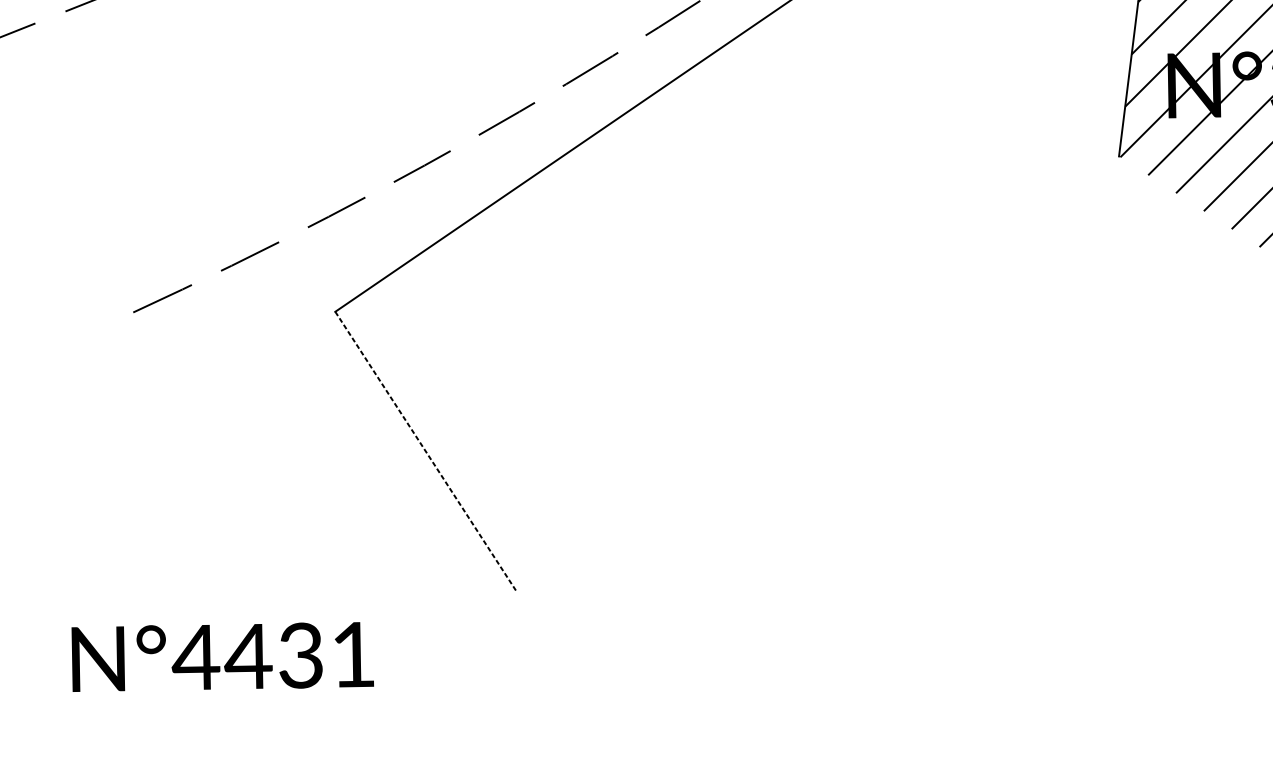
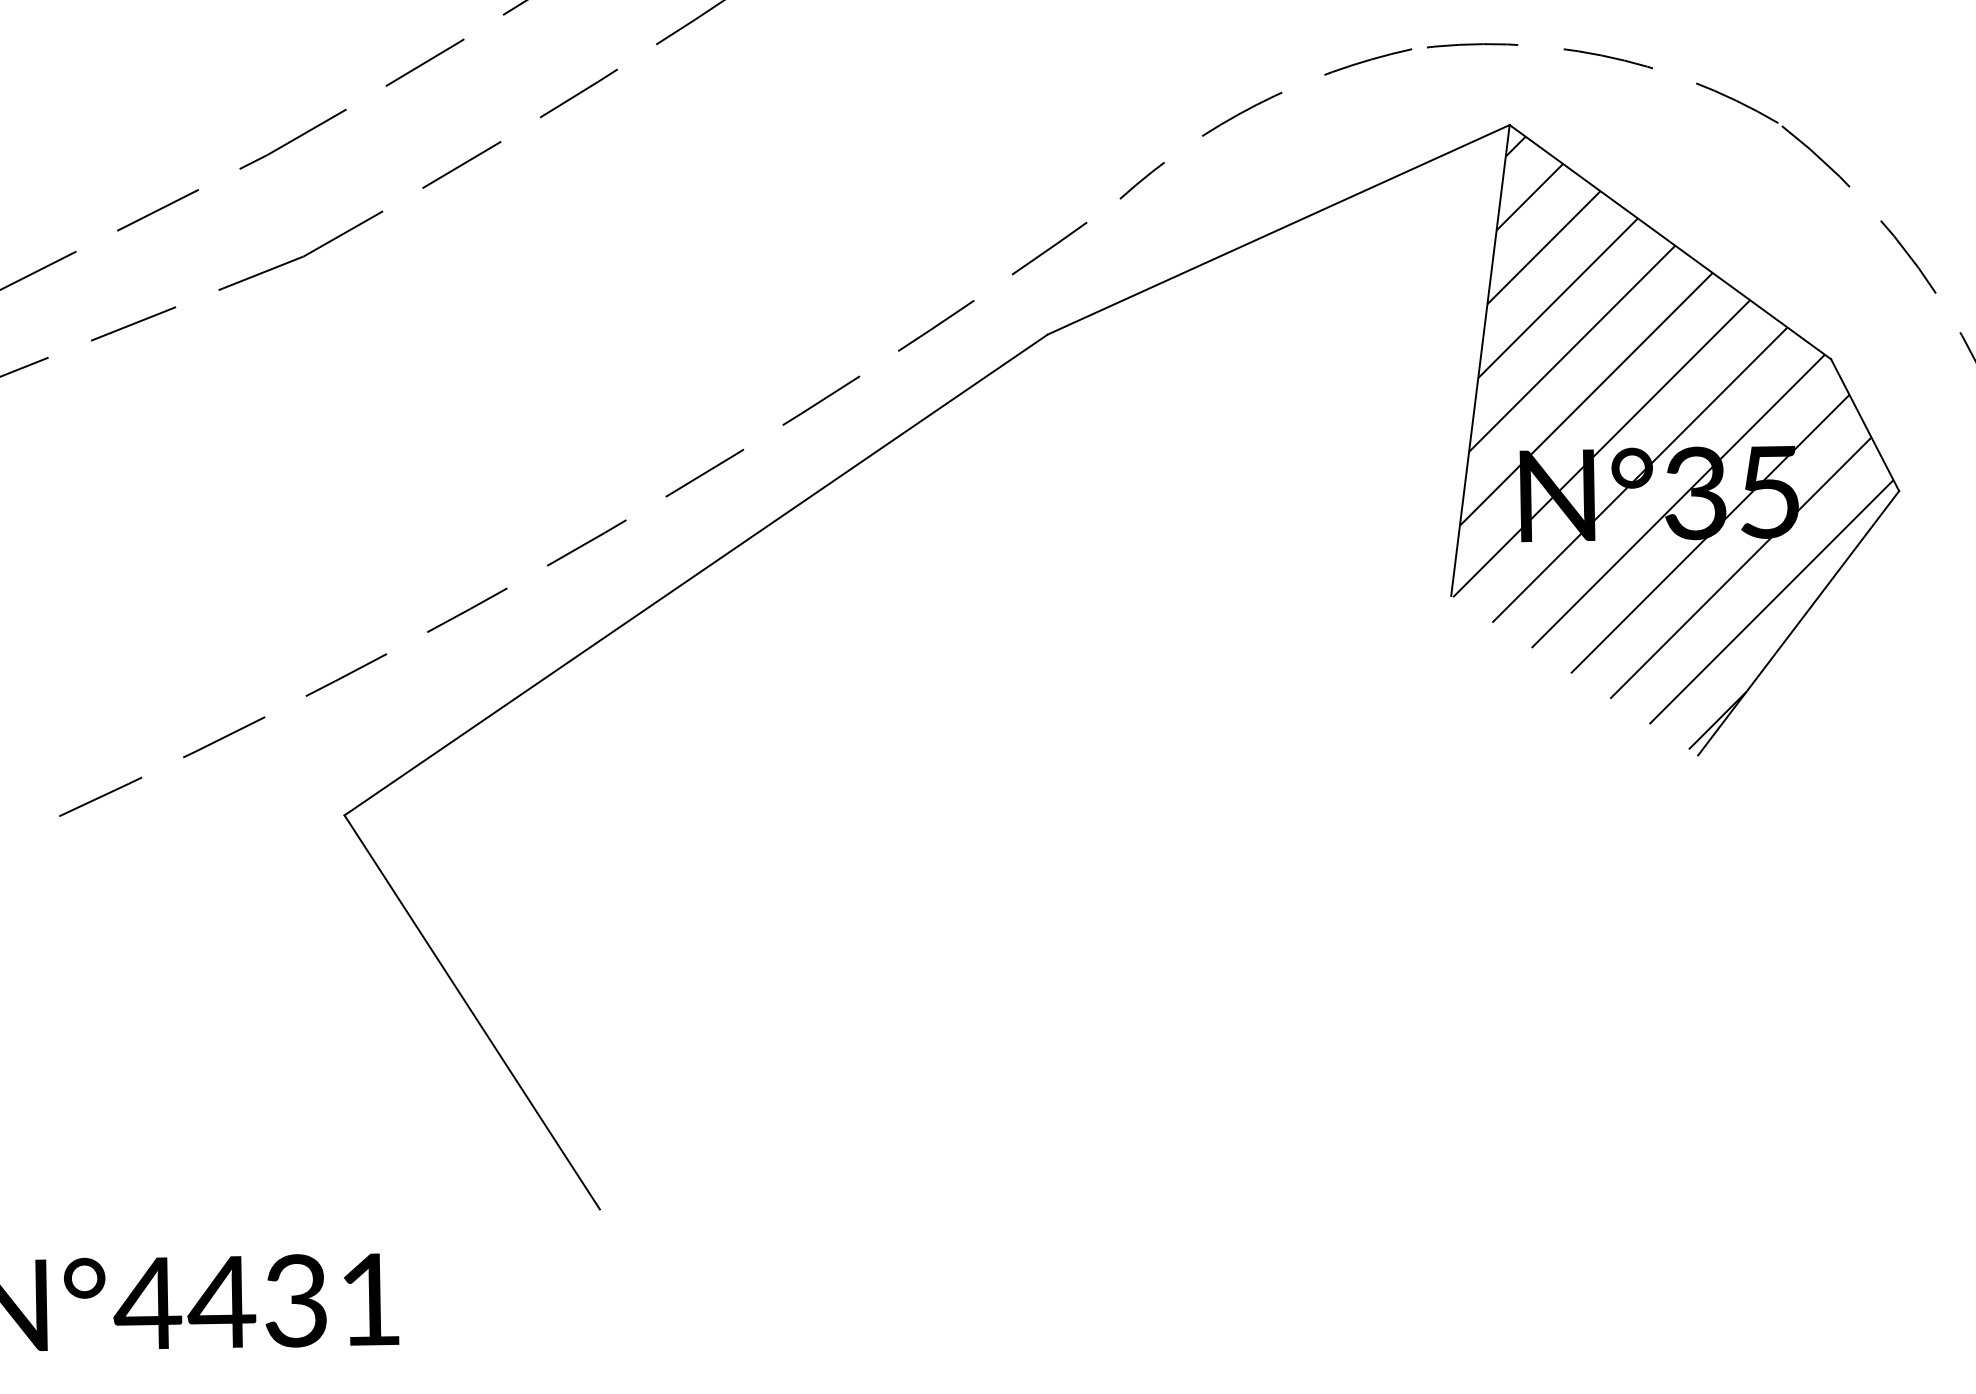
line: (425, 451) -> (472, 1012), dashed -> solid

